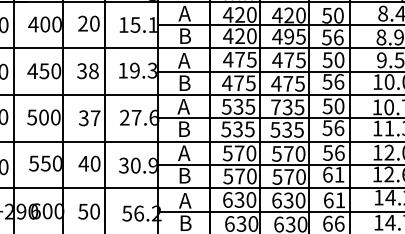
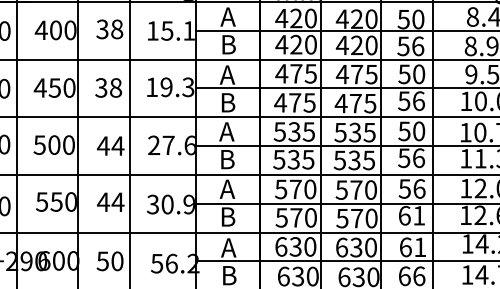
text: (88, 23) -> (109, 29), 20 -> 38
text: (294, 36) -> (363, 45), 495 -> 420
text: (275, 107) -> (340, 132), 735 -> 535
text: (89, 118) -> (110, 146), 37 -> 44
text: (95, 163) -> (117, 201), 40 -> 44

